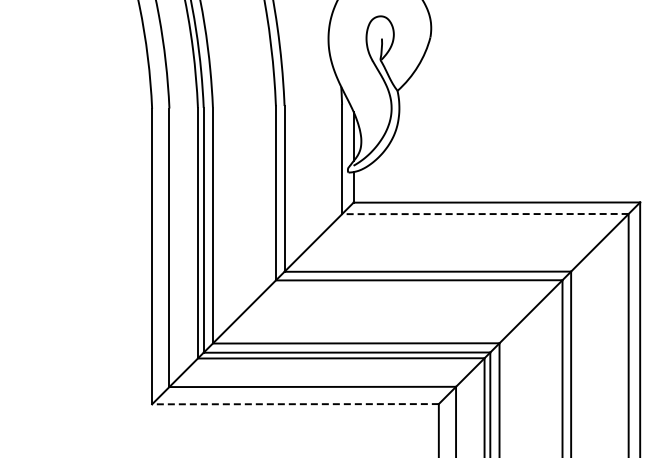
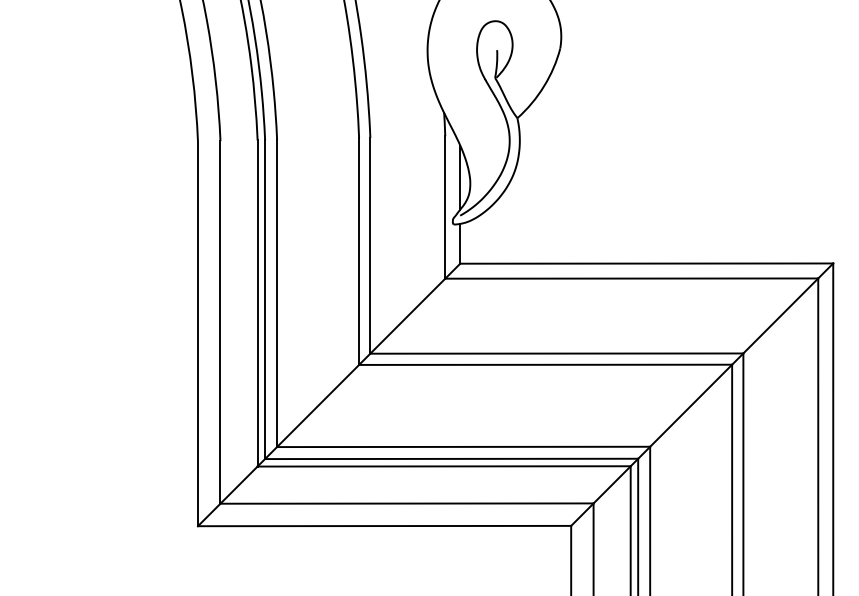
line: (484, 214) -> (630, 279), dashed -> solid
line: (294, 404) -> (383, 526), dashed -> solid

